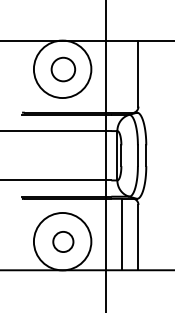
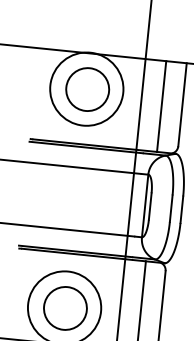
circle: (63, 69) -> (87, 89), size x1.43
line: (122, 76) -> (161, 105), added
circle: (63, 241) -> (65, 307), size x1.67

